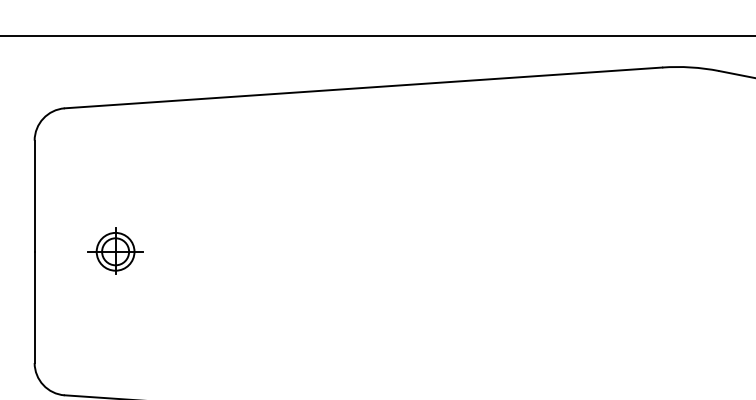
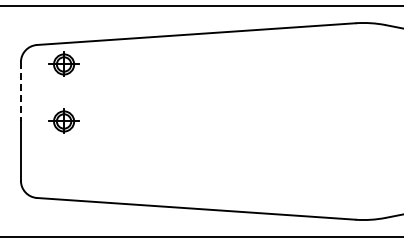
part: (114, 143) -> (63, 63), added
line: (33, 195) -> (20, 91), solid -> dashed

